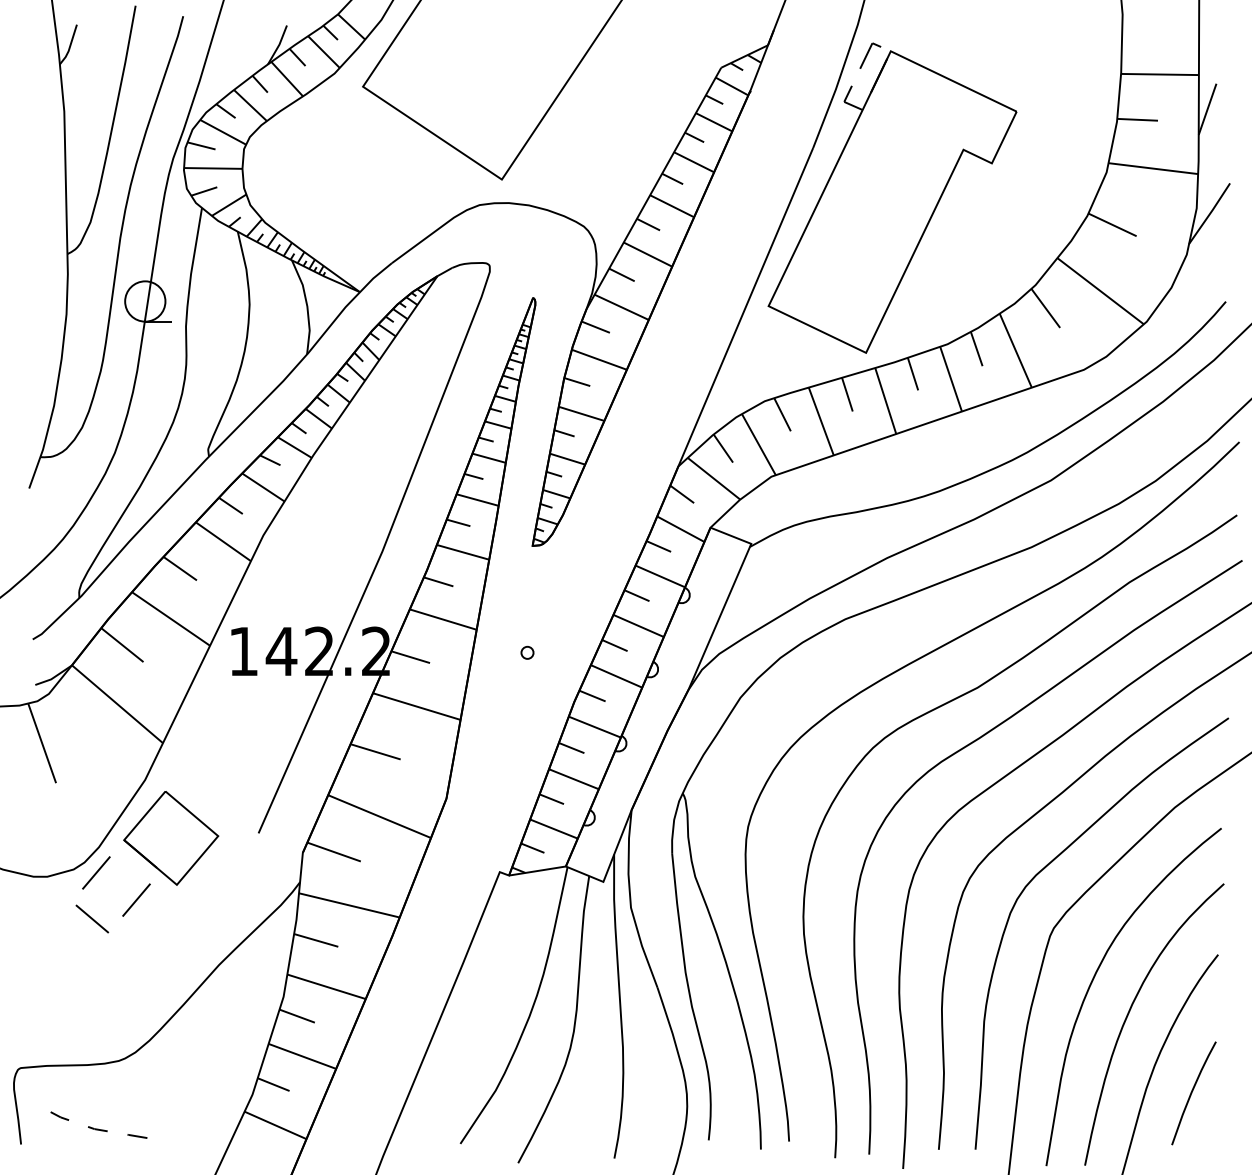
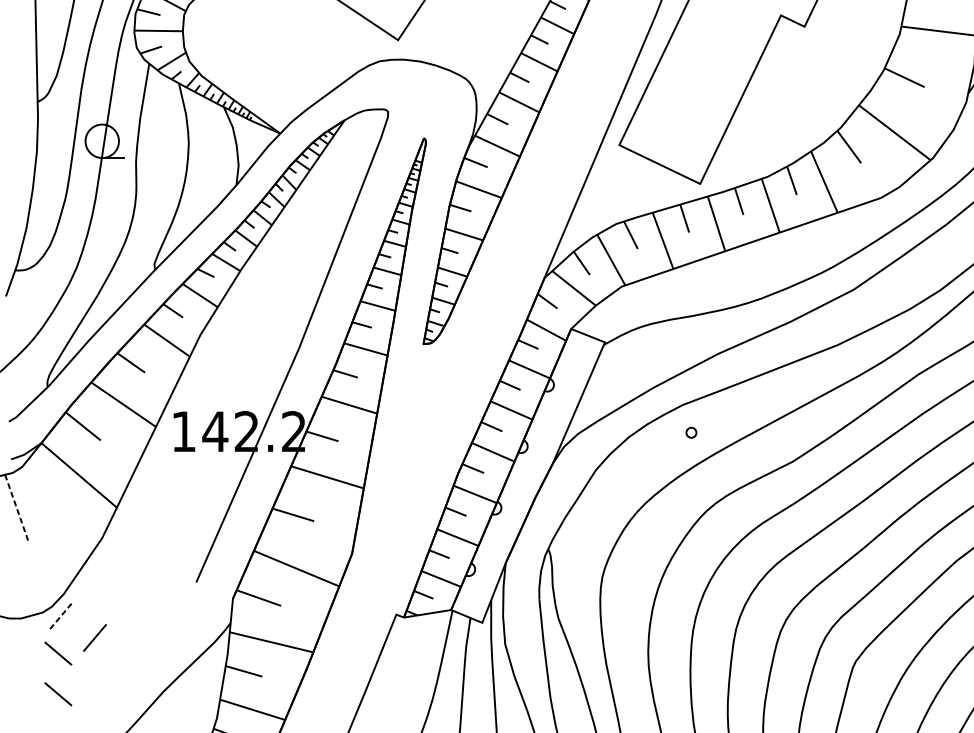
part: (527, 652) -> (691, 432), moved
line: (42, 743) -> (16, 507), solid -> dashed
part: (171, 838) -> (124, 586), removed
line: (96, 872) -> (61, 615), solid -> dashed
line: (92, 967) -> (58, 693), added

